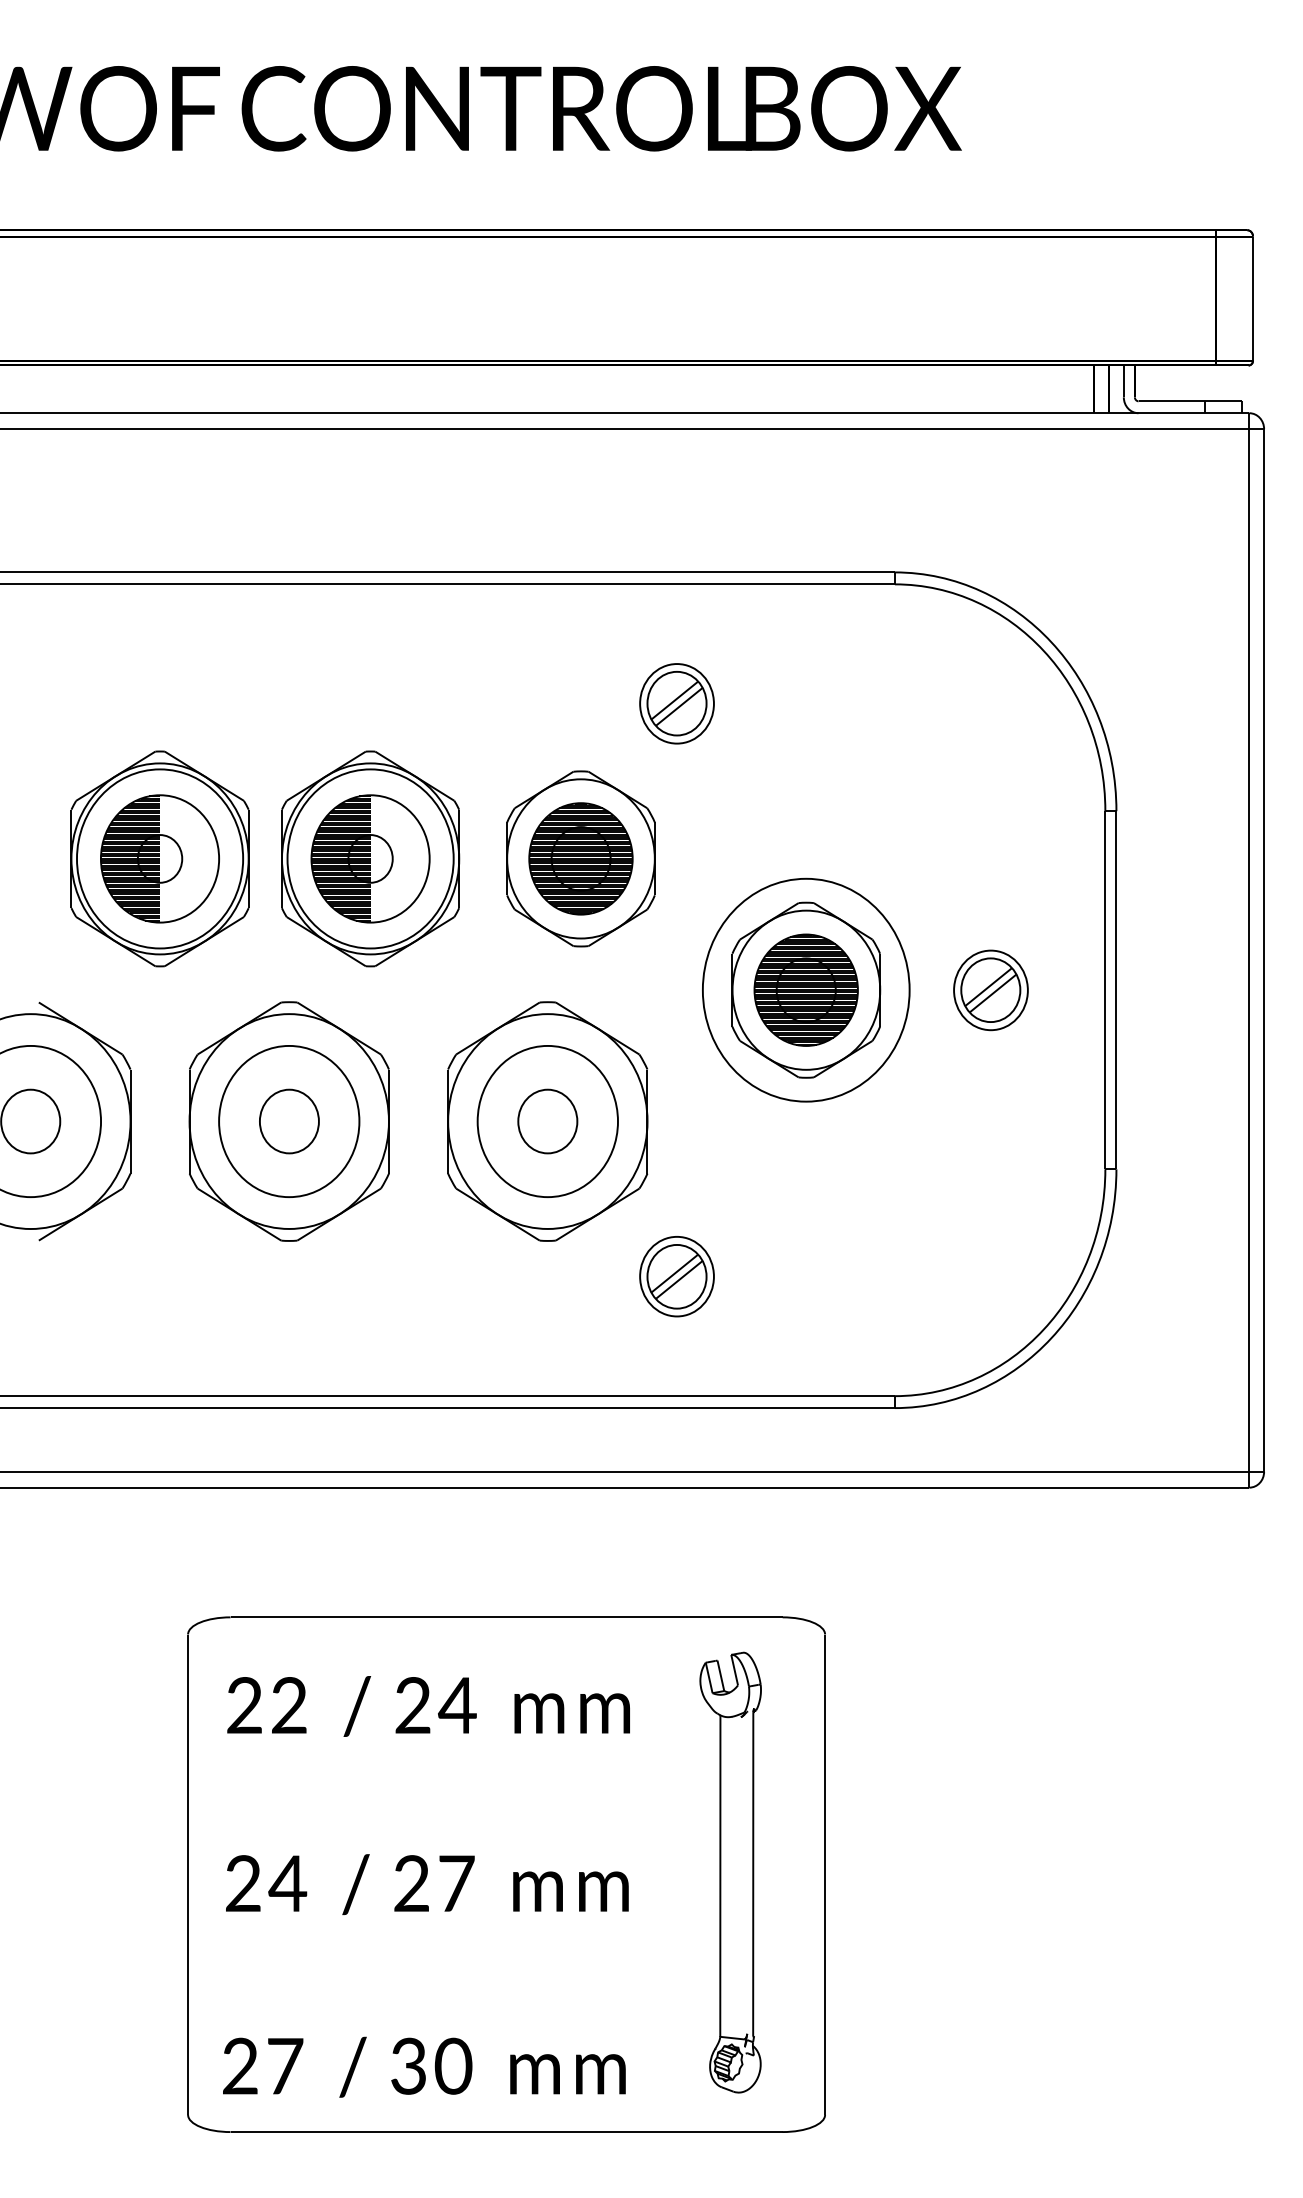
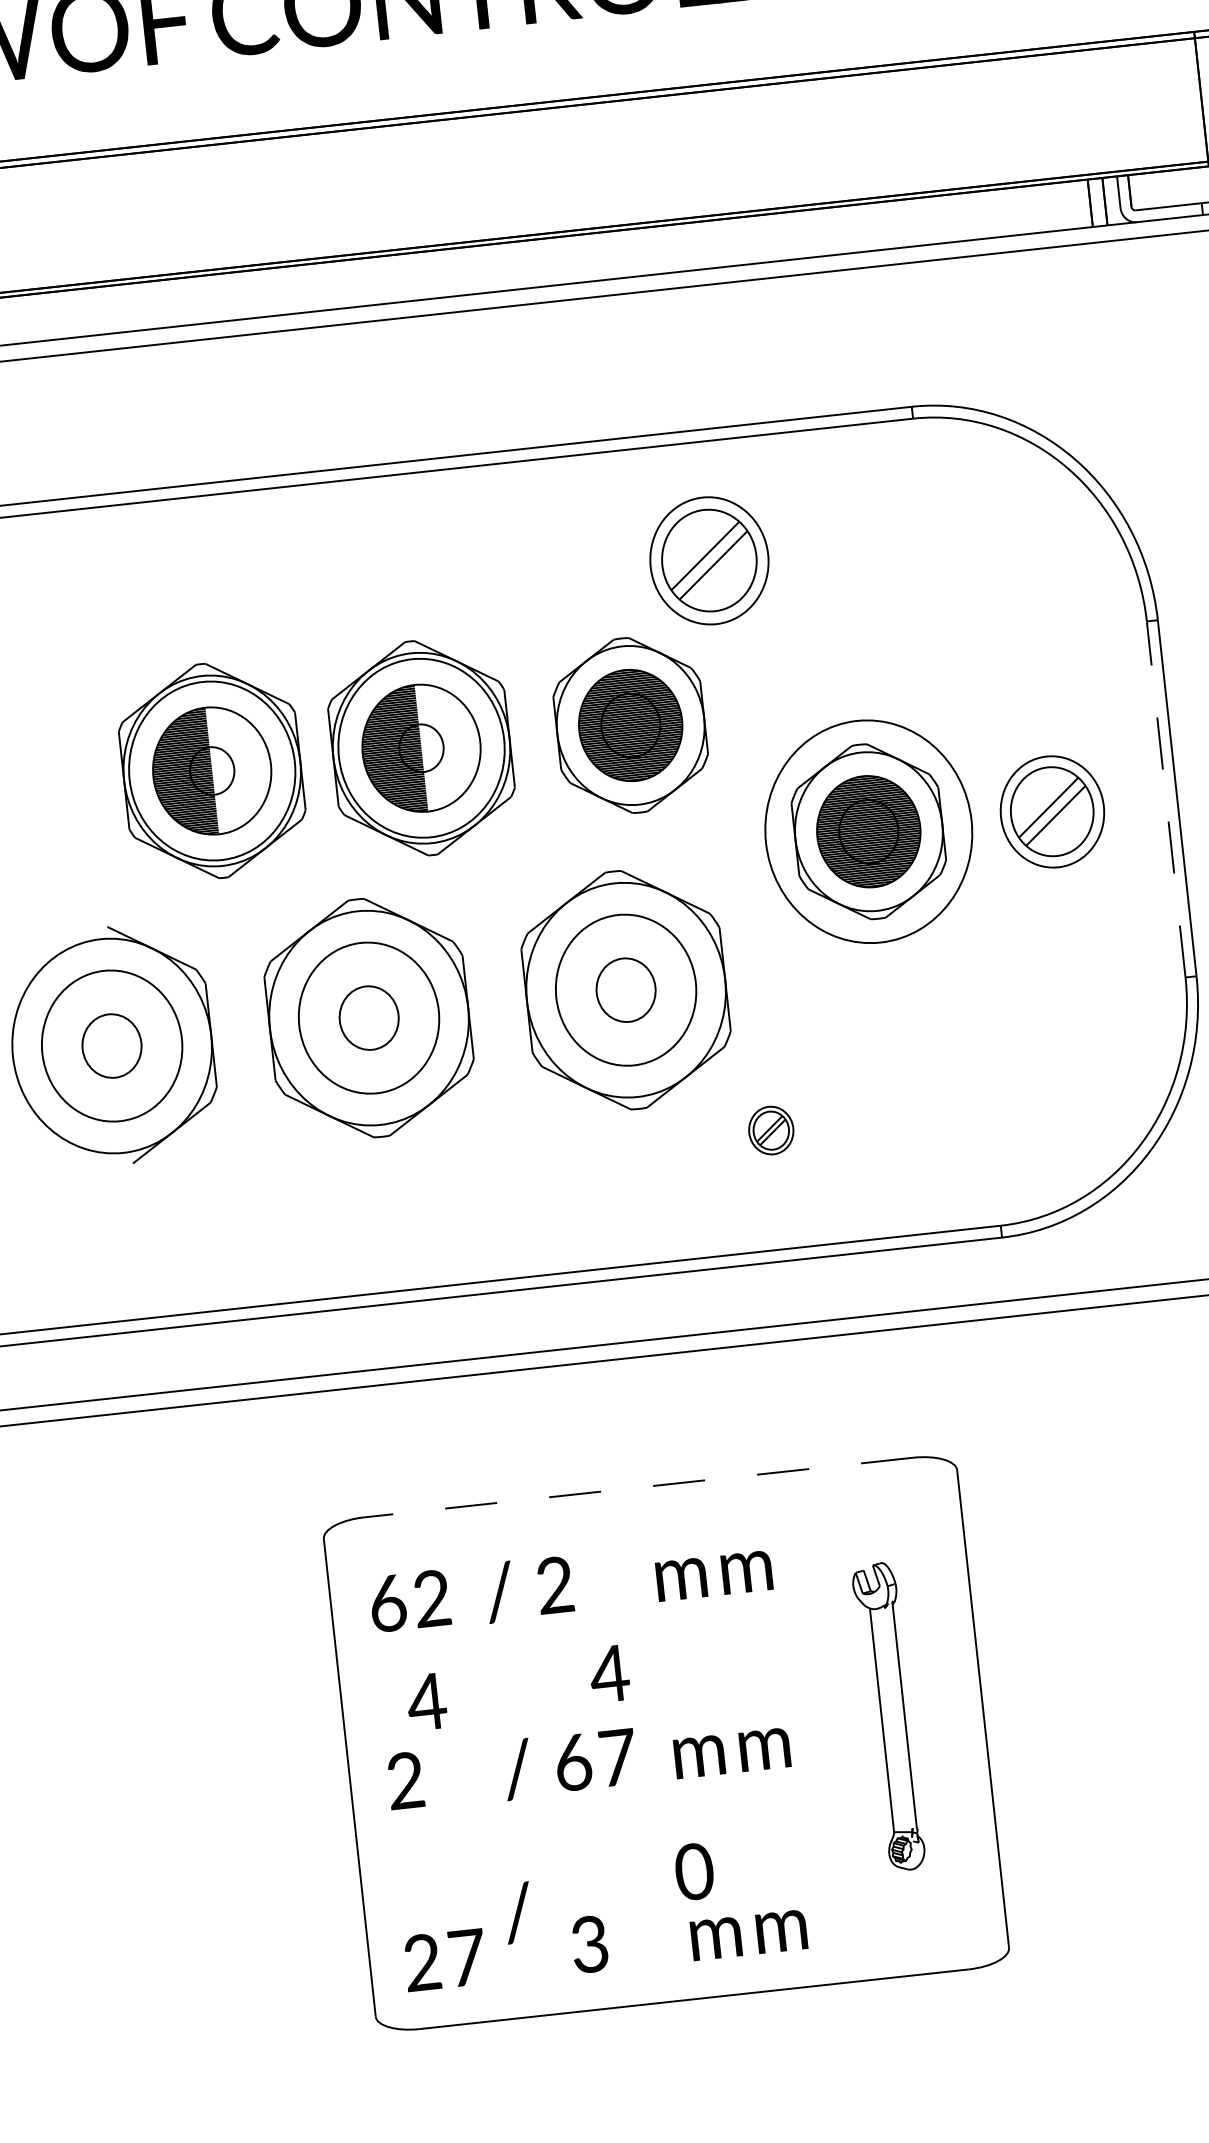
part: (676, 703) -> (708, 560), size x1.6
line: (1105, 989) -> (1166, 798), solid -> dashed
part: (990, 990) -> (1052, 812), size x1.4
part: (676, 1276) -> (770, 1130), size x0.6
line: (506, 1617) -> (638, 1487), solid -> dashed
text: (244, 1705) -> (387, 1603), 2 -> 6
text: (457, 1705) -> (609, 1673), moved
part: (730, 1872) -> (888, 1717), size x0.7
text: (287, 1883) -> (426, 1701), moved
text: (411, 1883) -> (572, 1762), 2 -> 6
text: (453, 2065) -> (694, 1870), moved
text: (352, 2066) -> (517, 1912), moved

